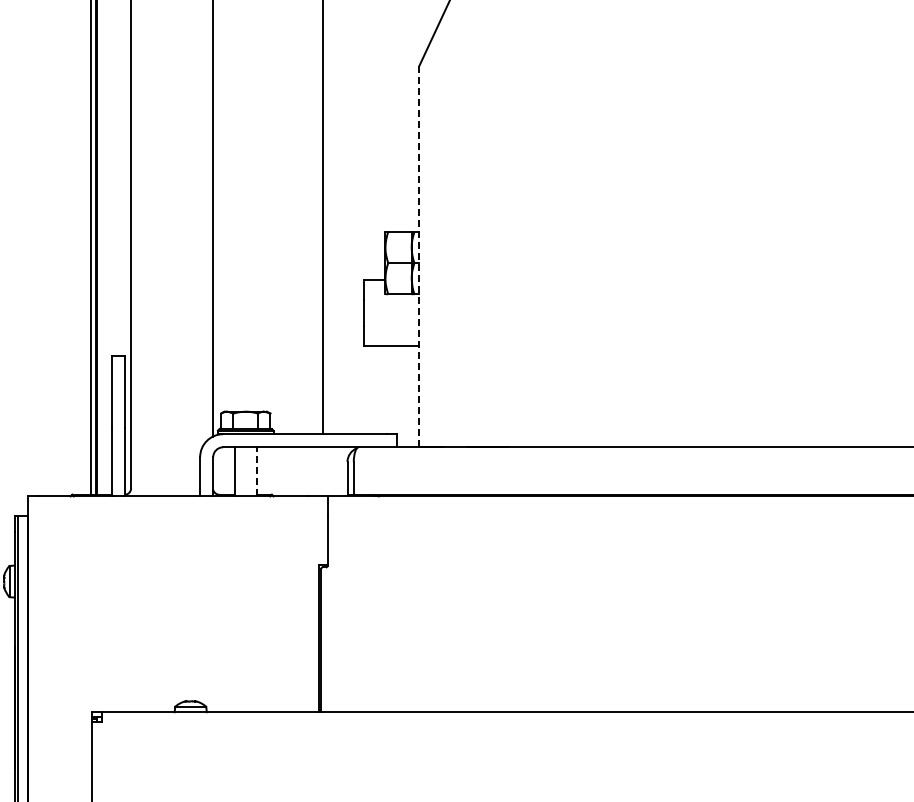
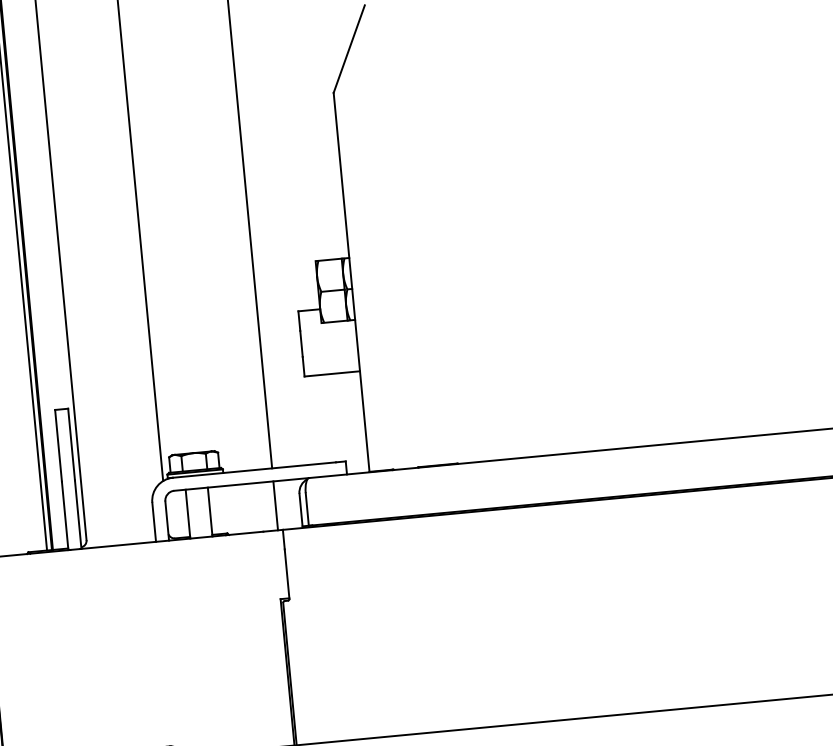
line: (419, 256) -> (351, 282), dashed -> solid
line: (256, 471) -> (209, 511), dashed -> solid
line: (322, 471) -> (275, 505), added

